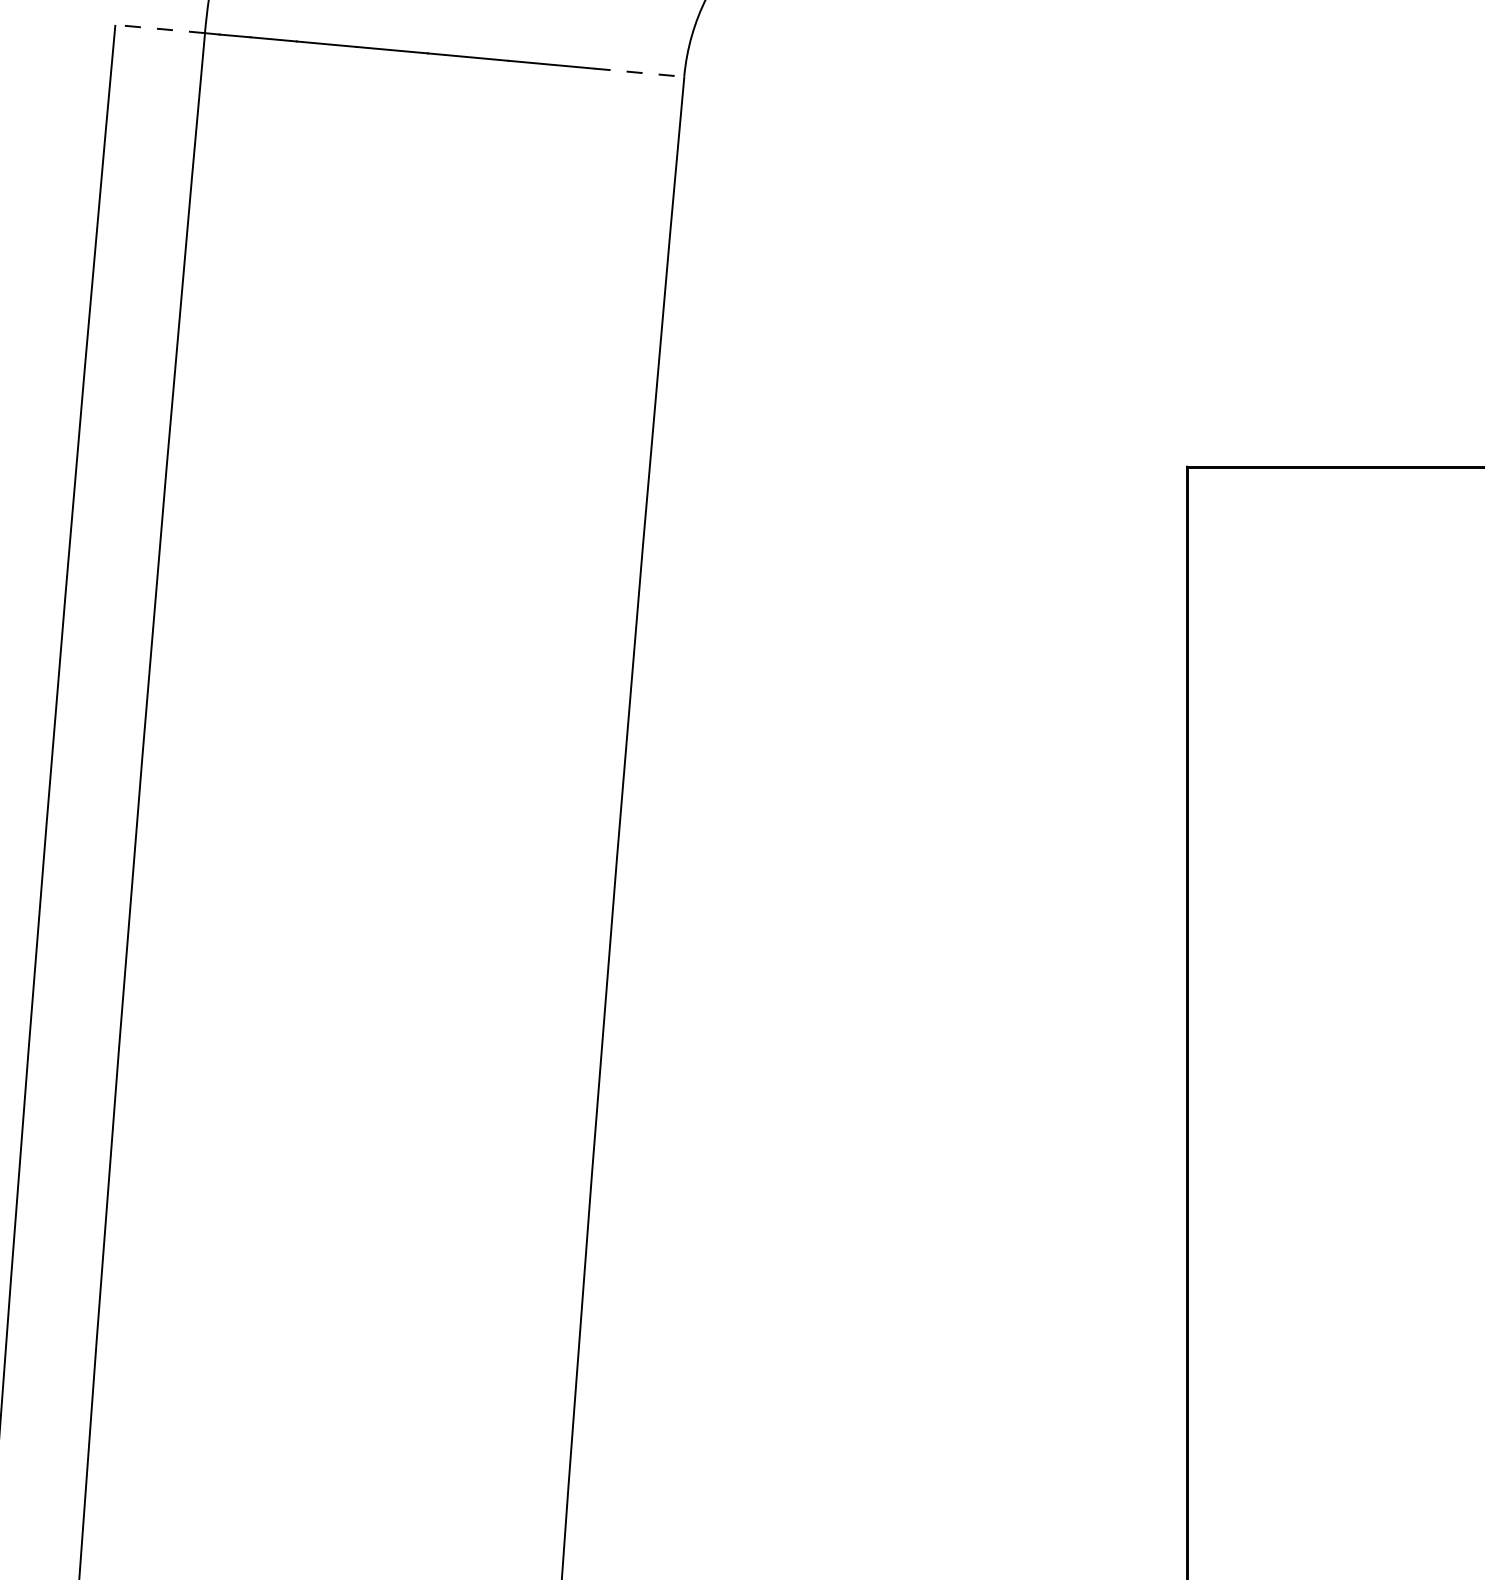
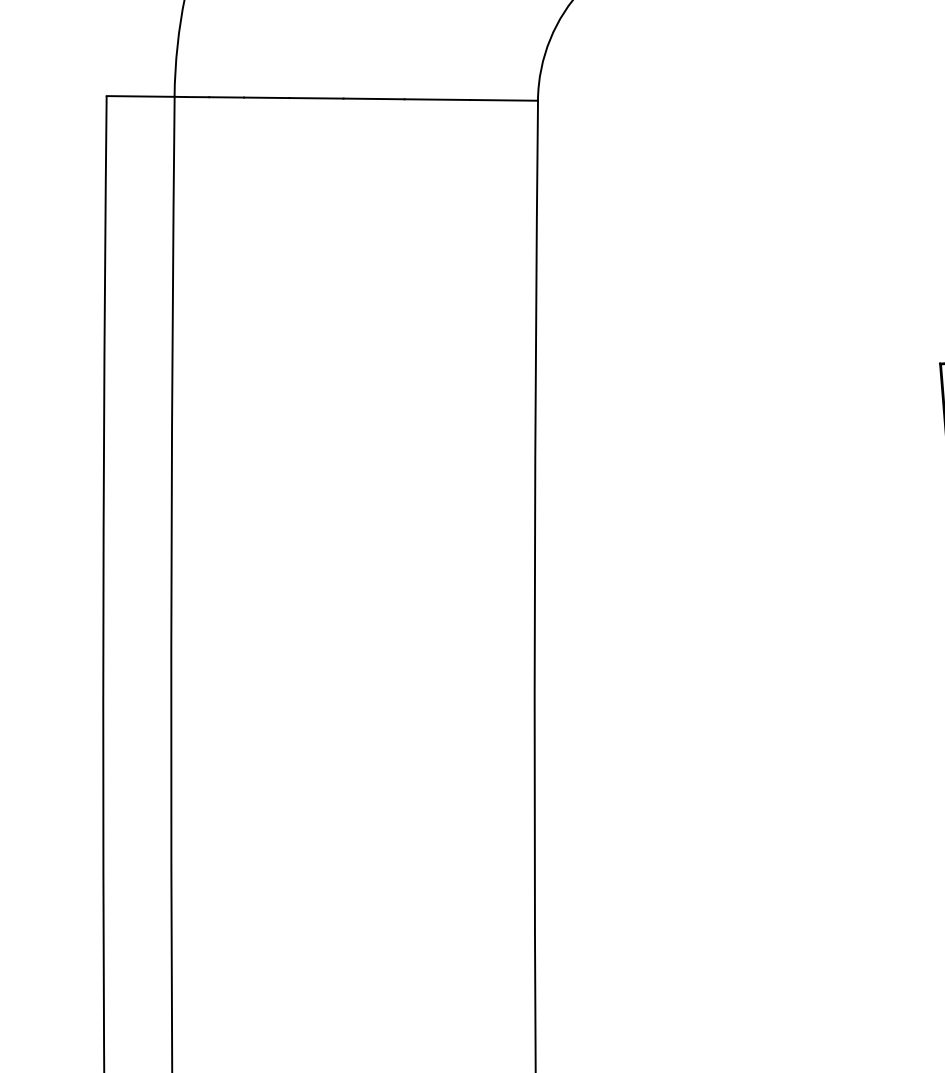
line: (160, 29) -> (140, 96), dashed -> solid
line: (639, 72) -> (504, 100), dashed -> solid

